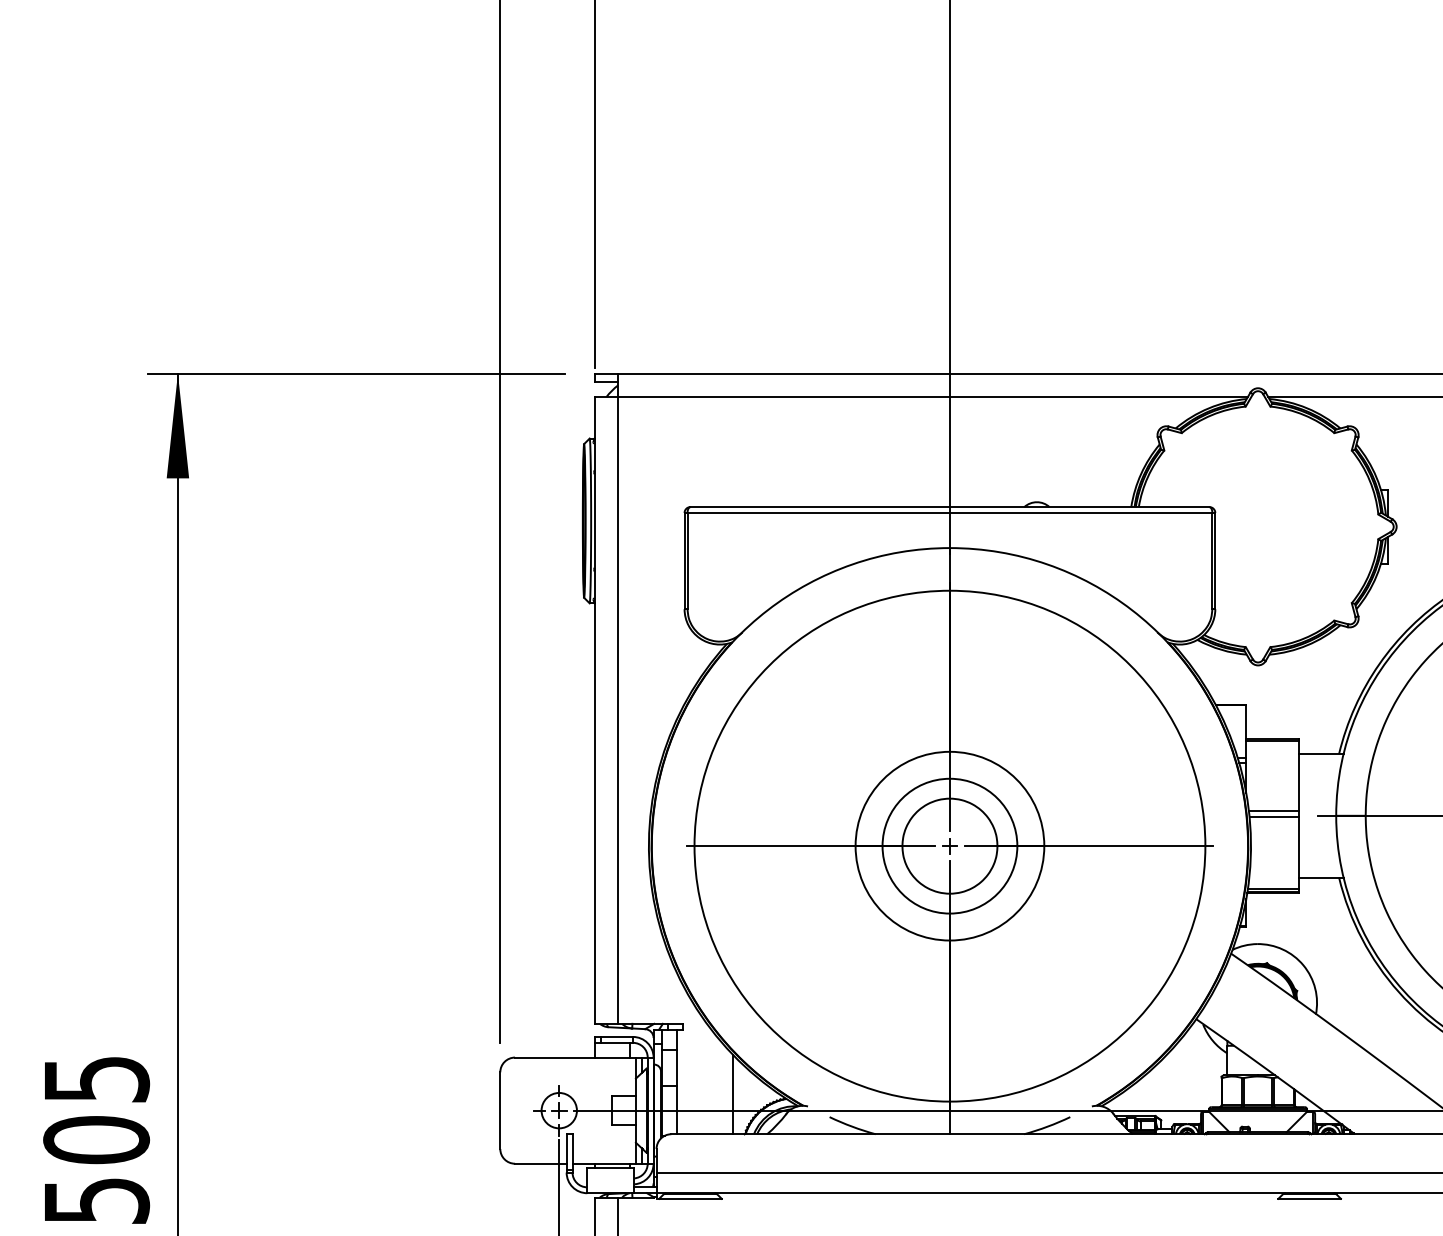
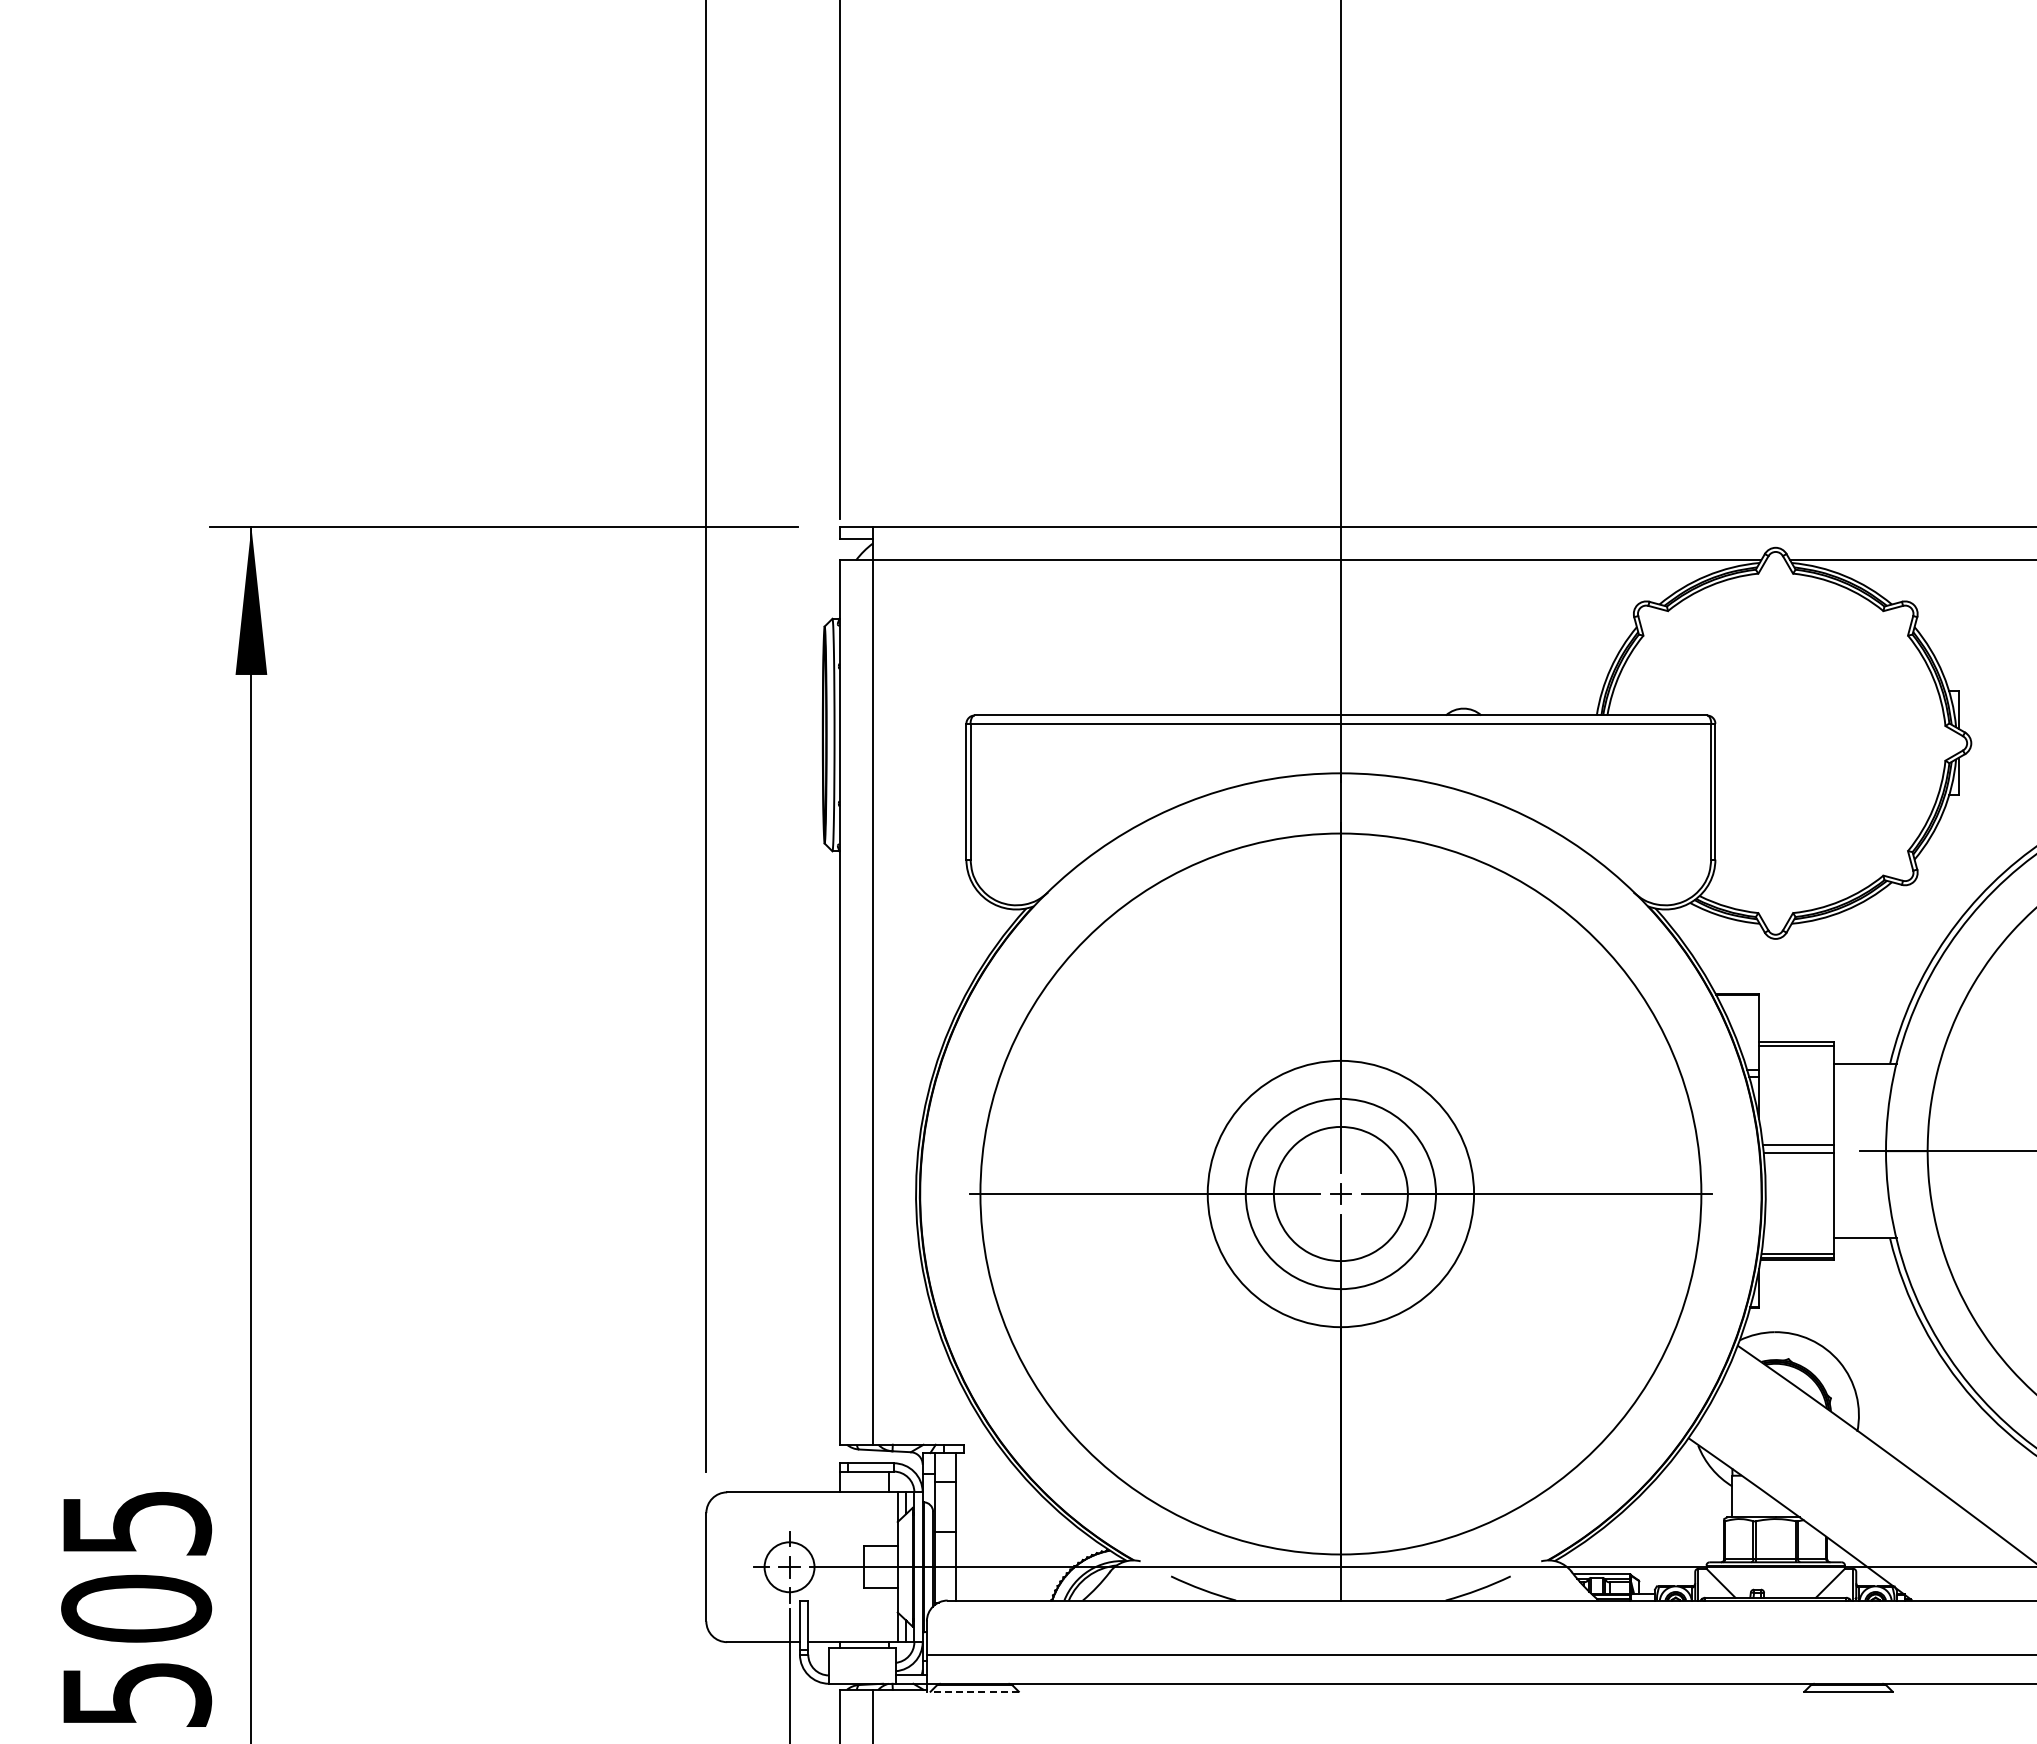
line: (733, 1094) -> (1035, 1544), removed
line: (690, 1198) -> (974, 1691), solid -> dashed

